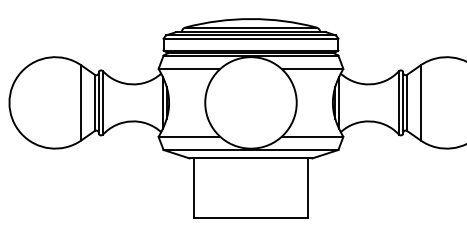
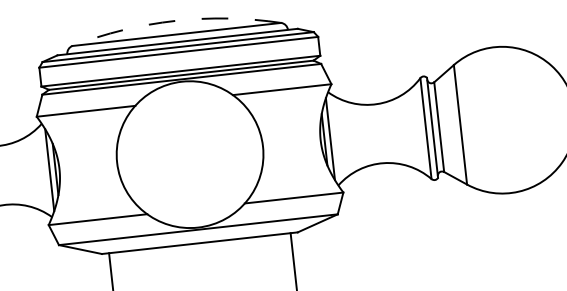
arc: (251, 19) -> (176, 21), solid -> dashed

